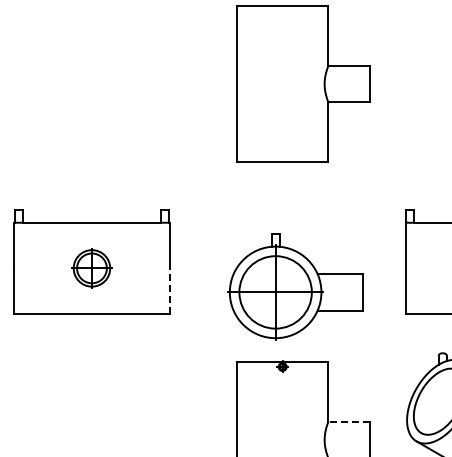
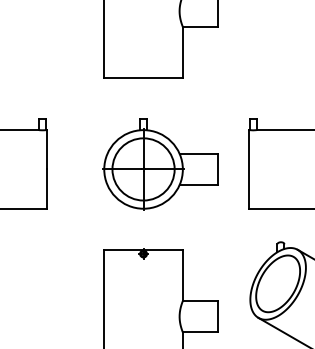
part: (295, 286) -> (160, 164), moved
line: (169, 291) -> (46, 189), dashed -> solid
line: (349, 421) -> (200, 300), dashed -> solid

